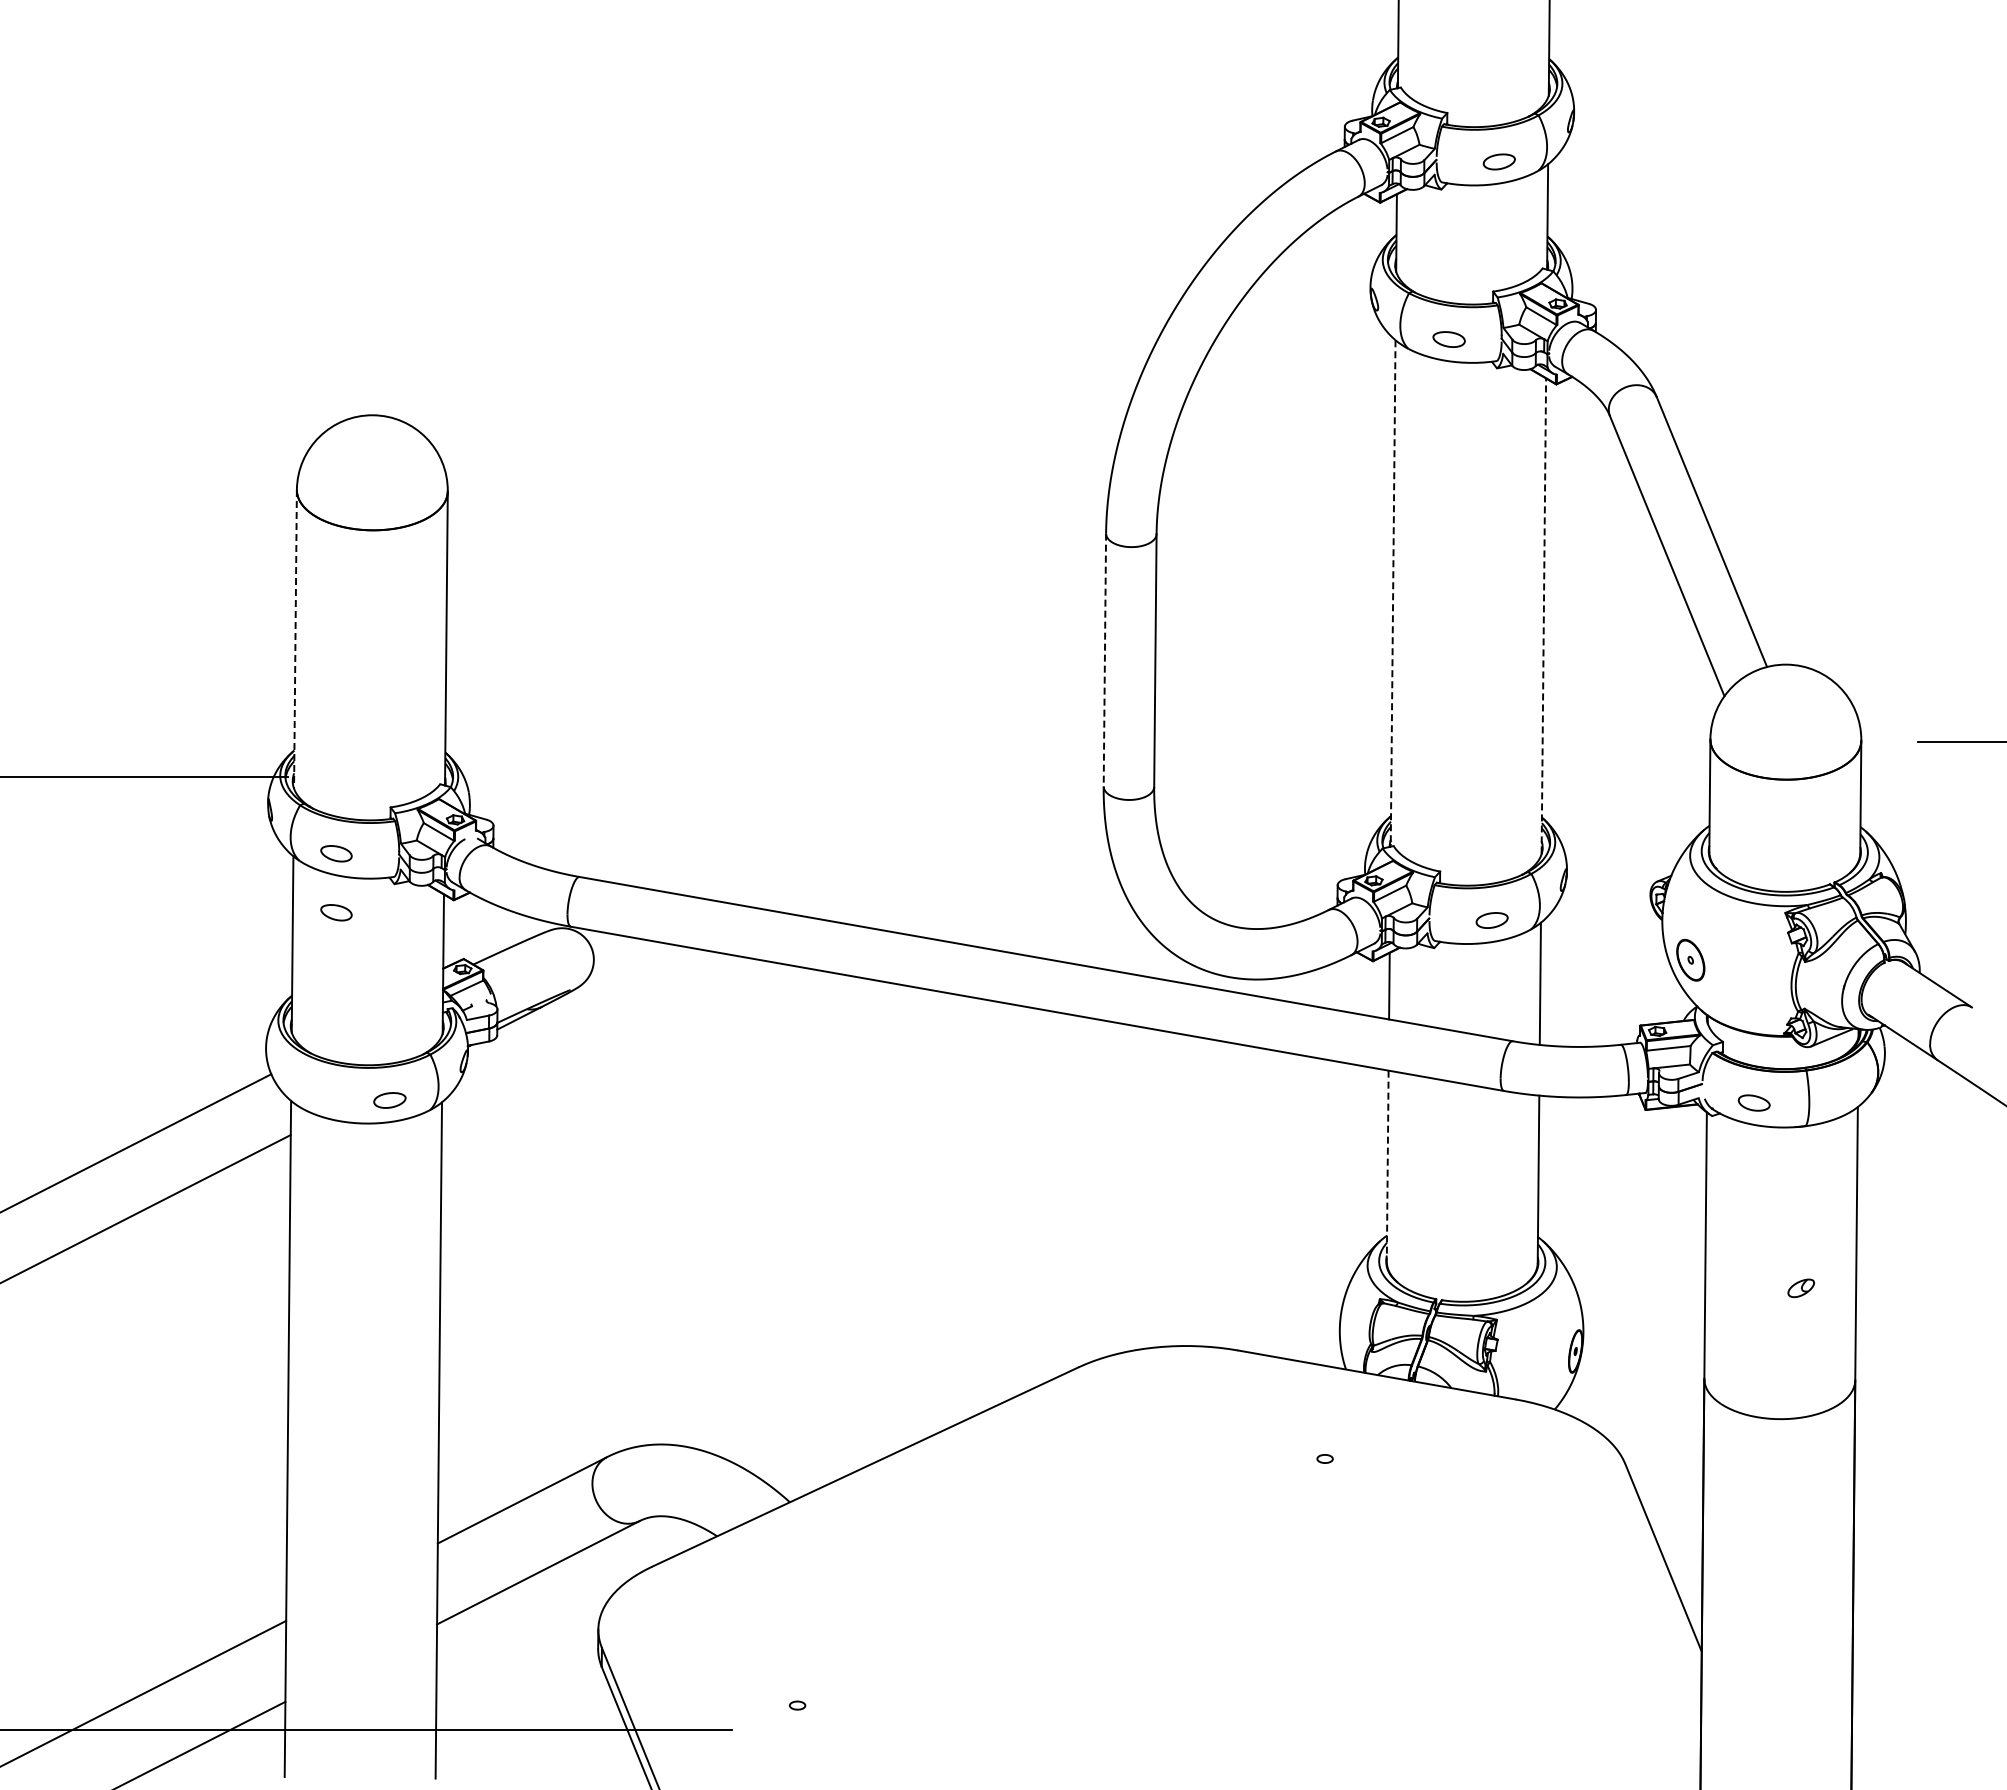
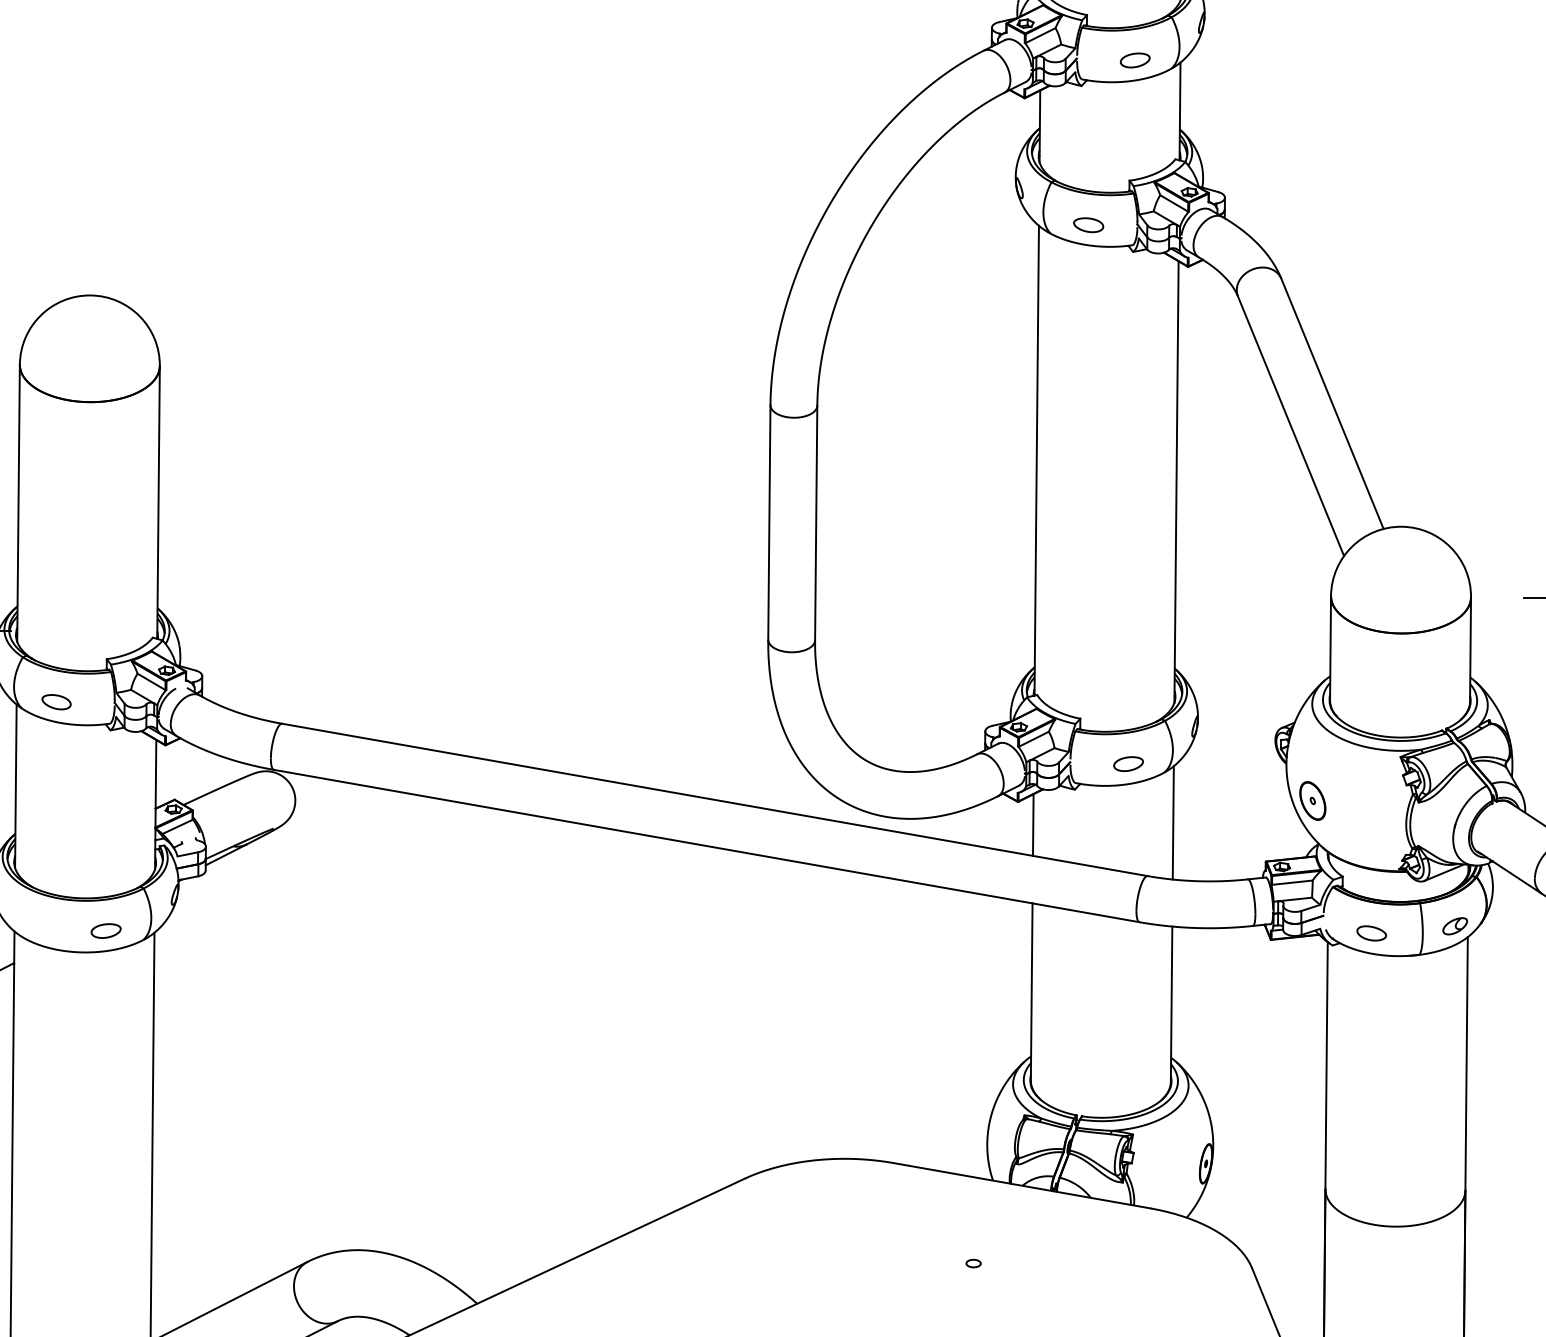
line: (1393, 593) -> (1037, 460), dashed -> solid
line: (1543, 616) -> (1176, 482), dashed -> solid
line: (295, 639) -> (18, 503), dashed -> solid
line: (1104, 660) -> (769, 522), dashed -> solid
part: (336, 912) -> (56, 756), removed
line: (1387, 1166) -> (1031, 992), dashed -> solid
part: (1800, 1288) -> (1454, 926), moved

